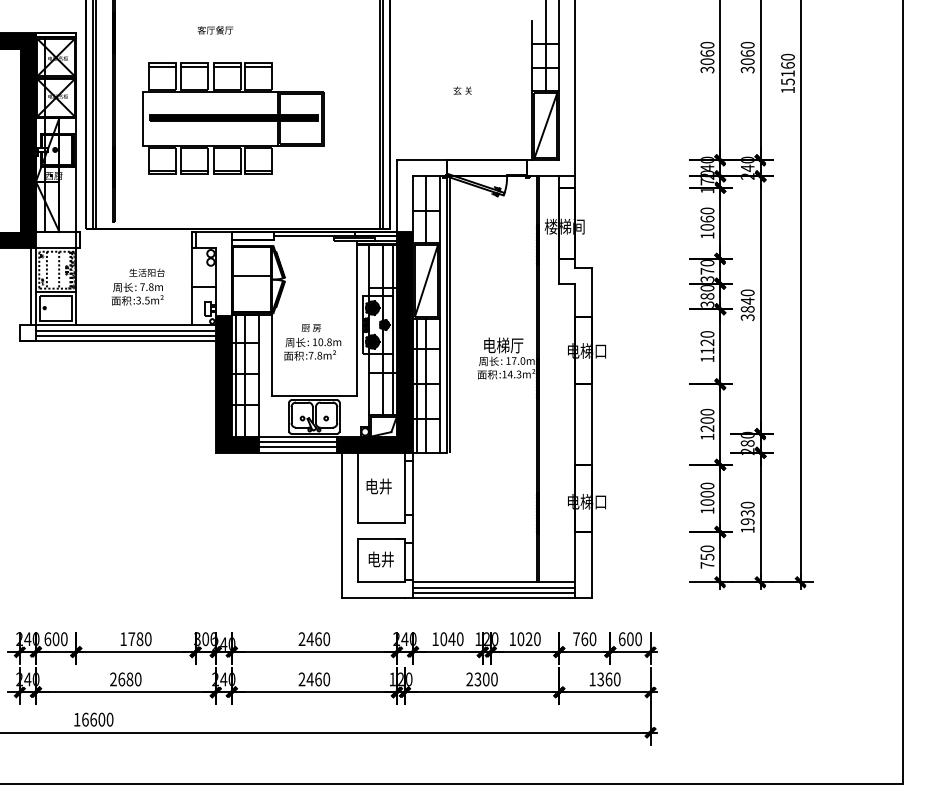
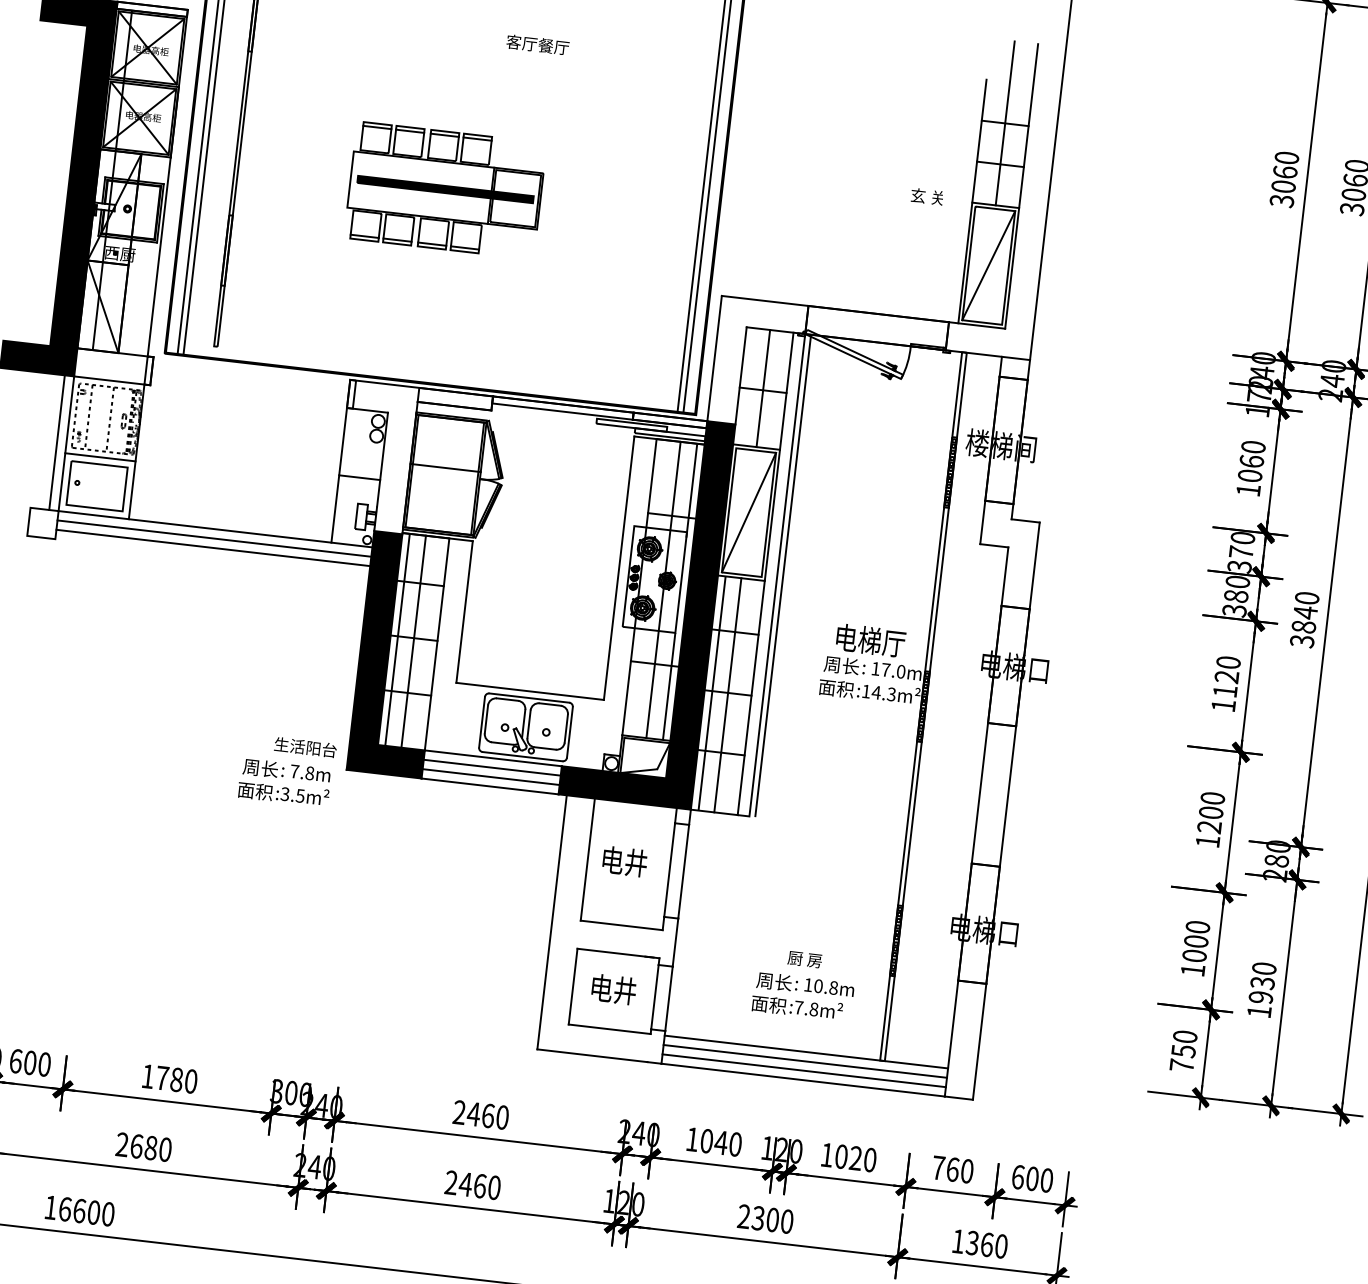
text: (215, 30) -> (537, 45), moved
text: (462, 90) -> (927, 196), moved
part: (233, 118) -> (445, 190), size x0.6
text: (137, 286) -> (286, 769), moved
line: (117, 341) -> (197, 555), removed
text: (312, 342) -> (804, 984), moved

